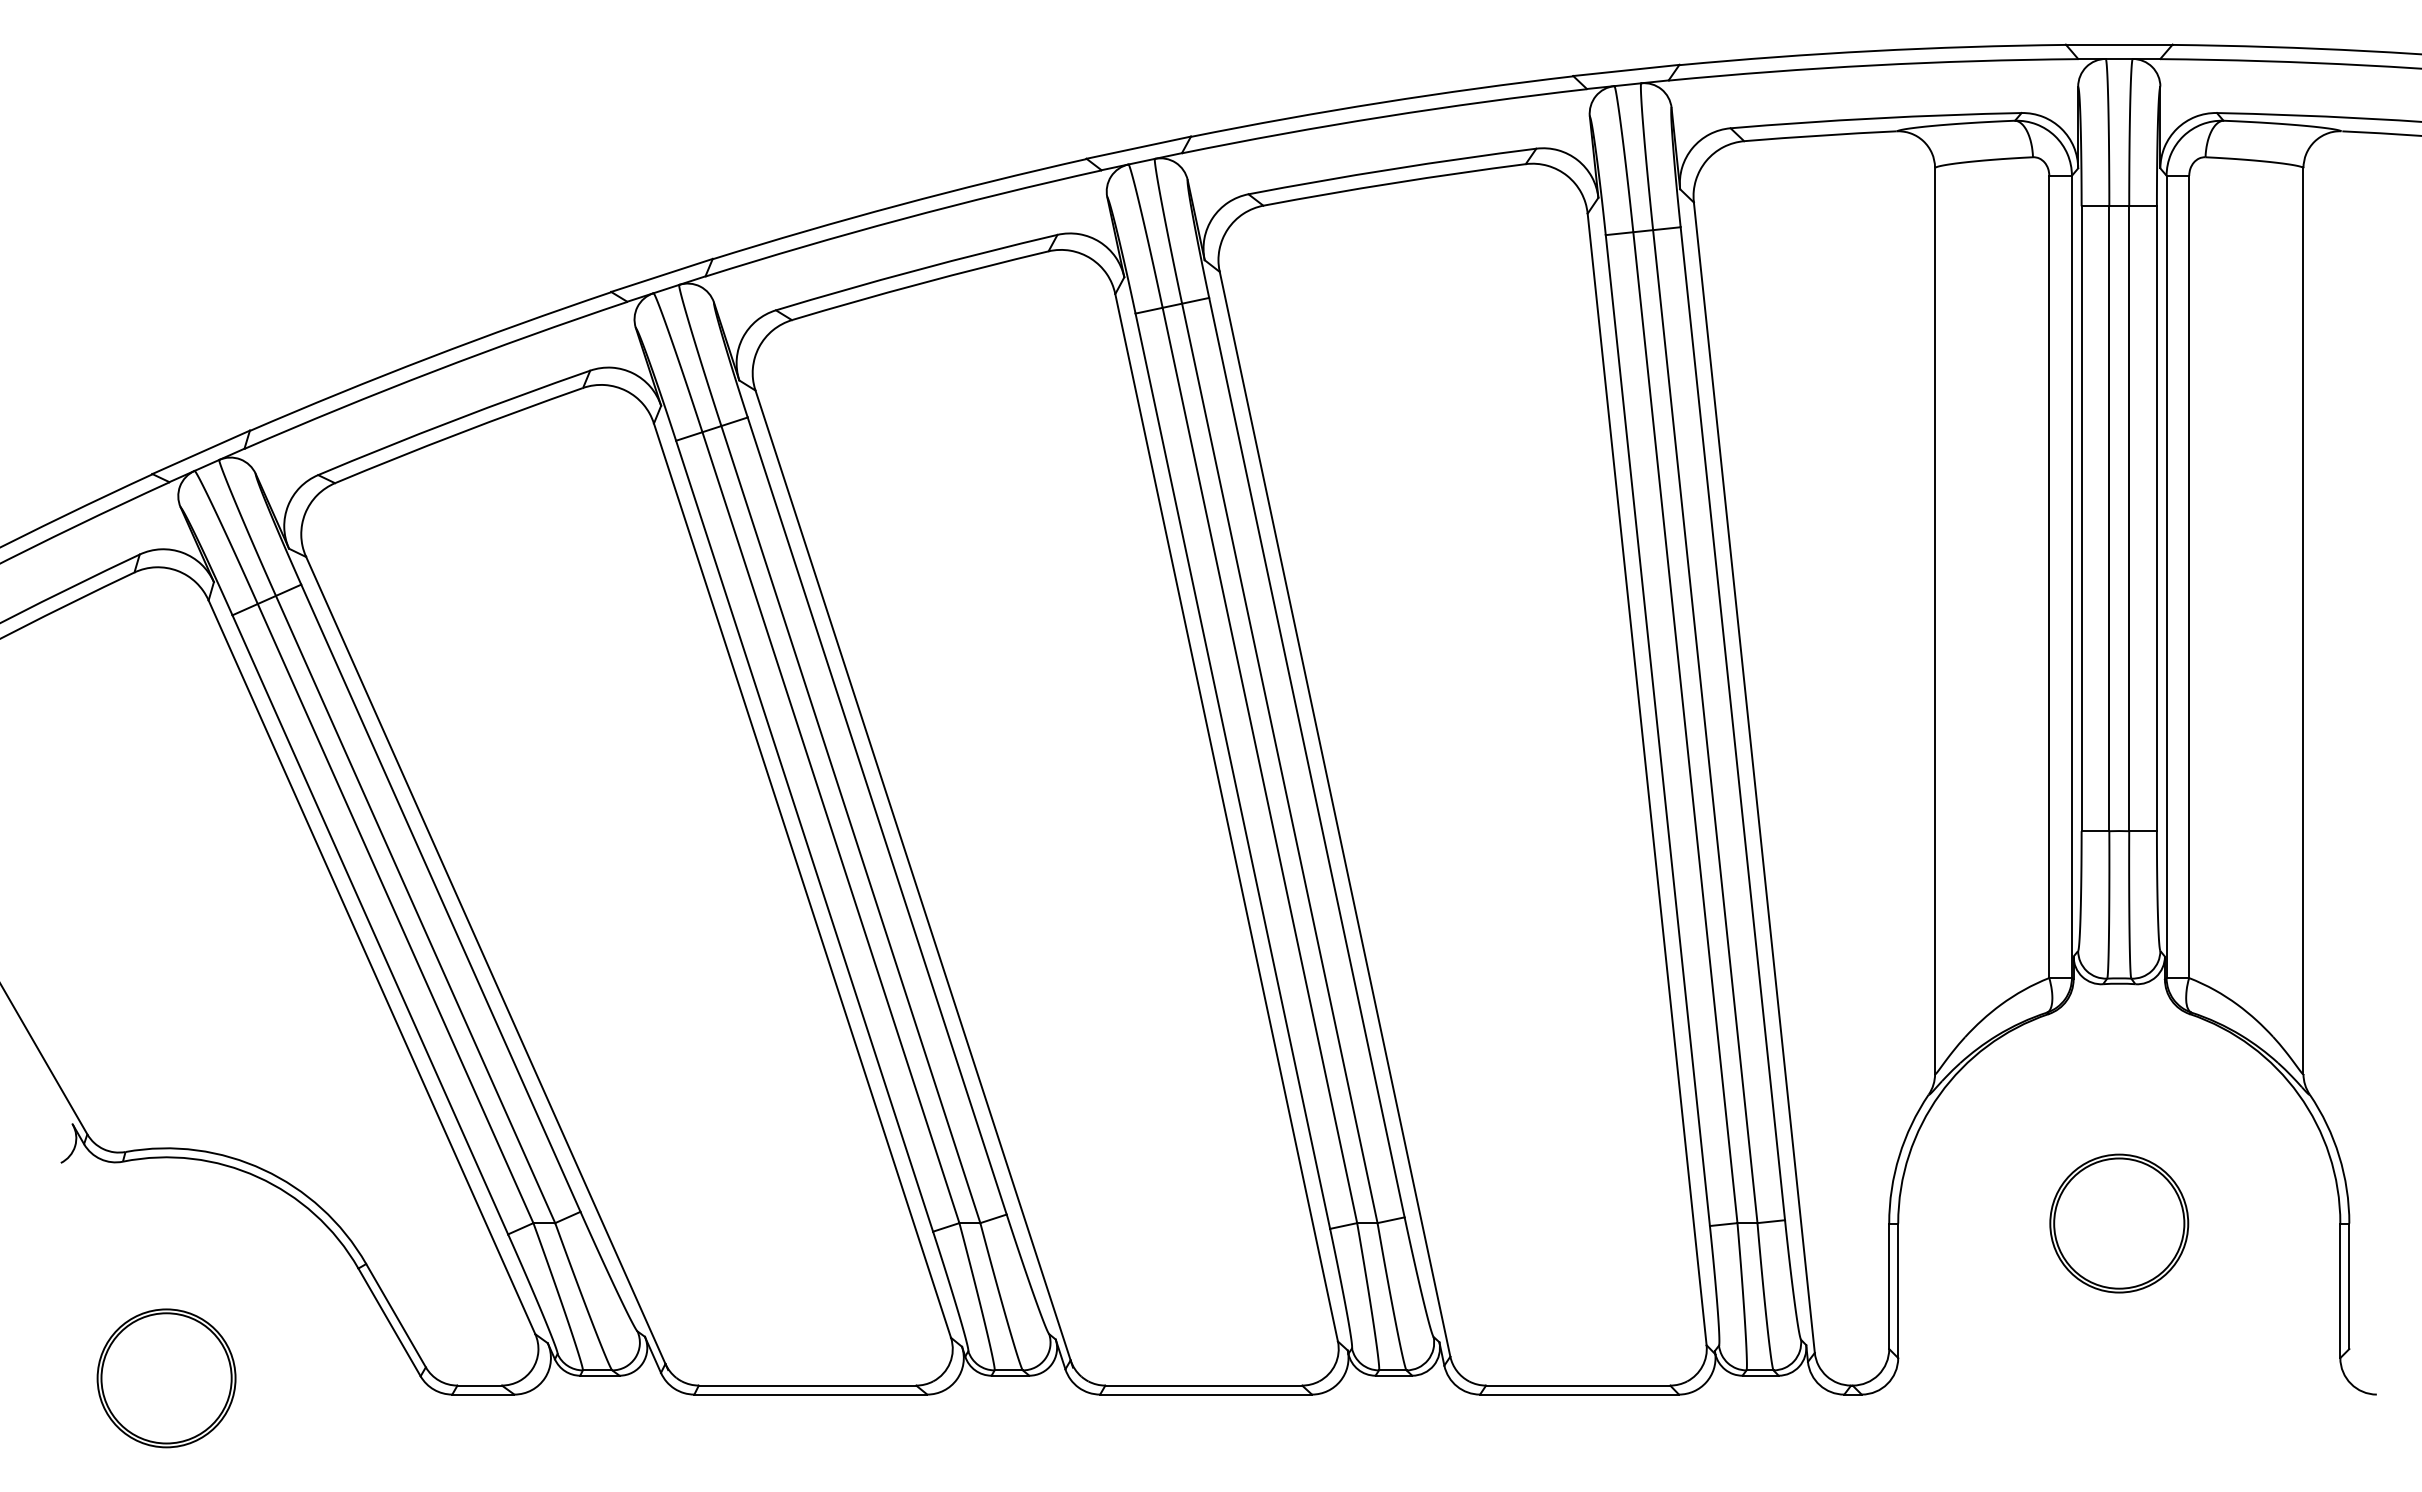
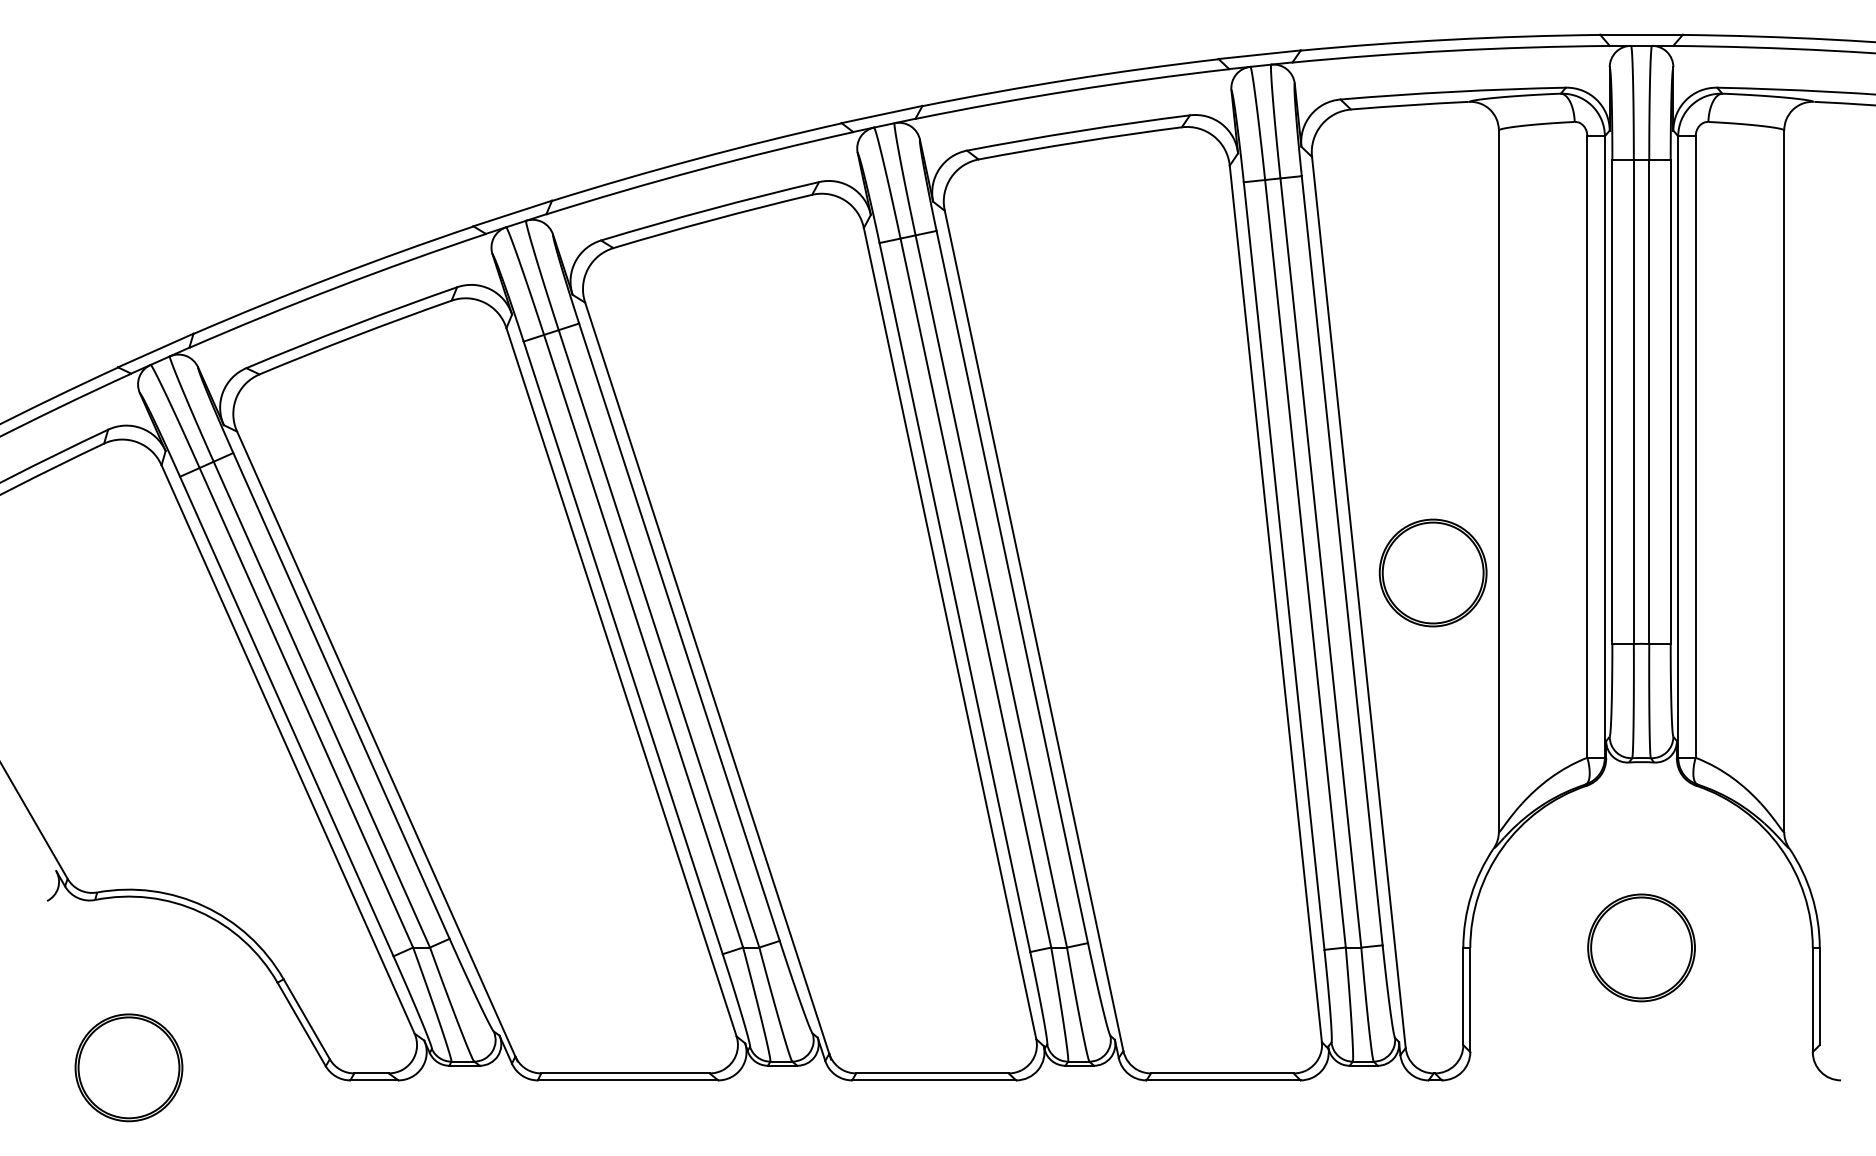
part: (1850, 739) -> (1433, 572), added

